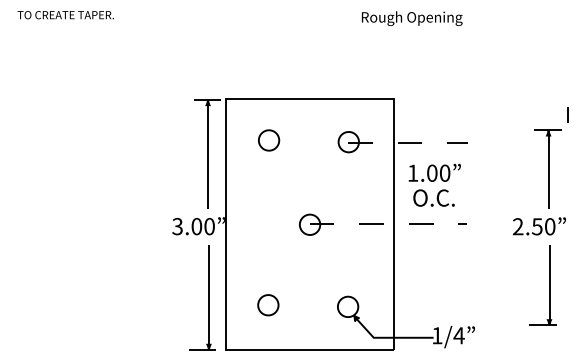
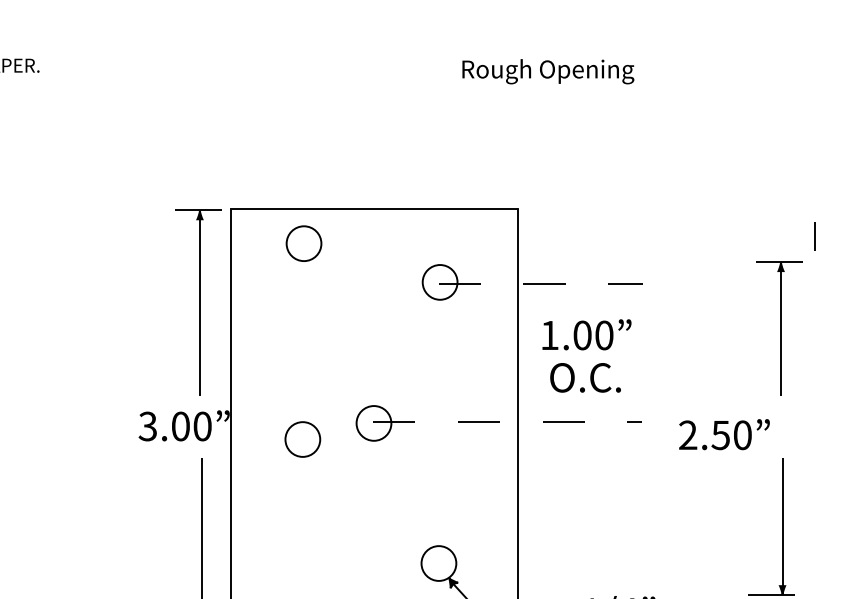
part: (269, 140) -> (304, 243), moved
text: (539, 226) -> (724, 434), moved
part: (268, 305) -> (303, 439), moved

